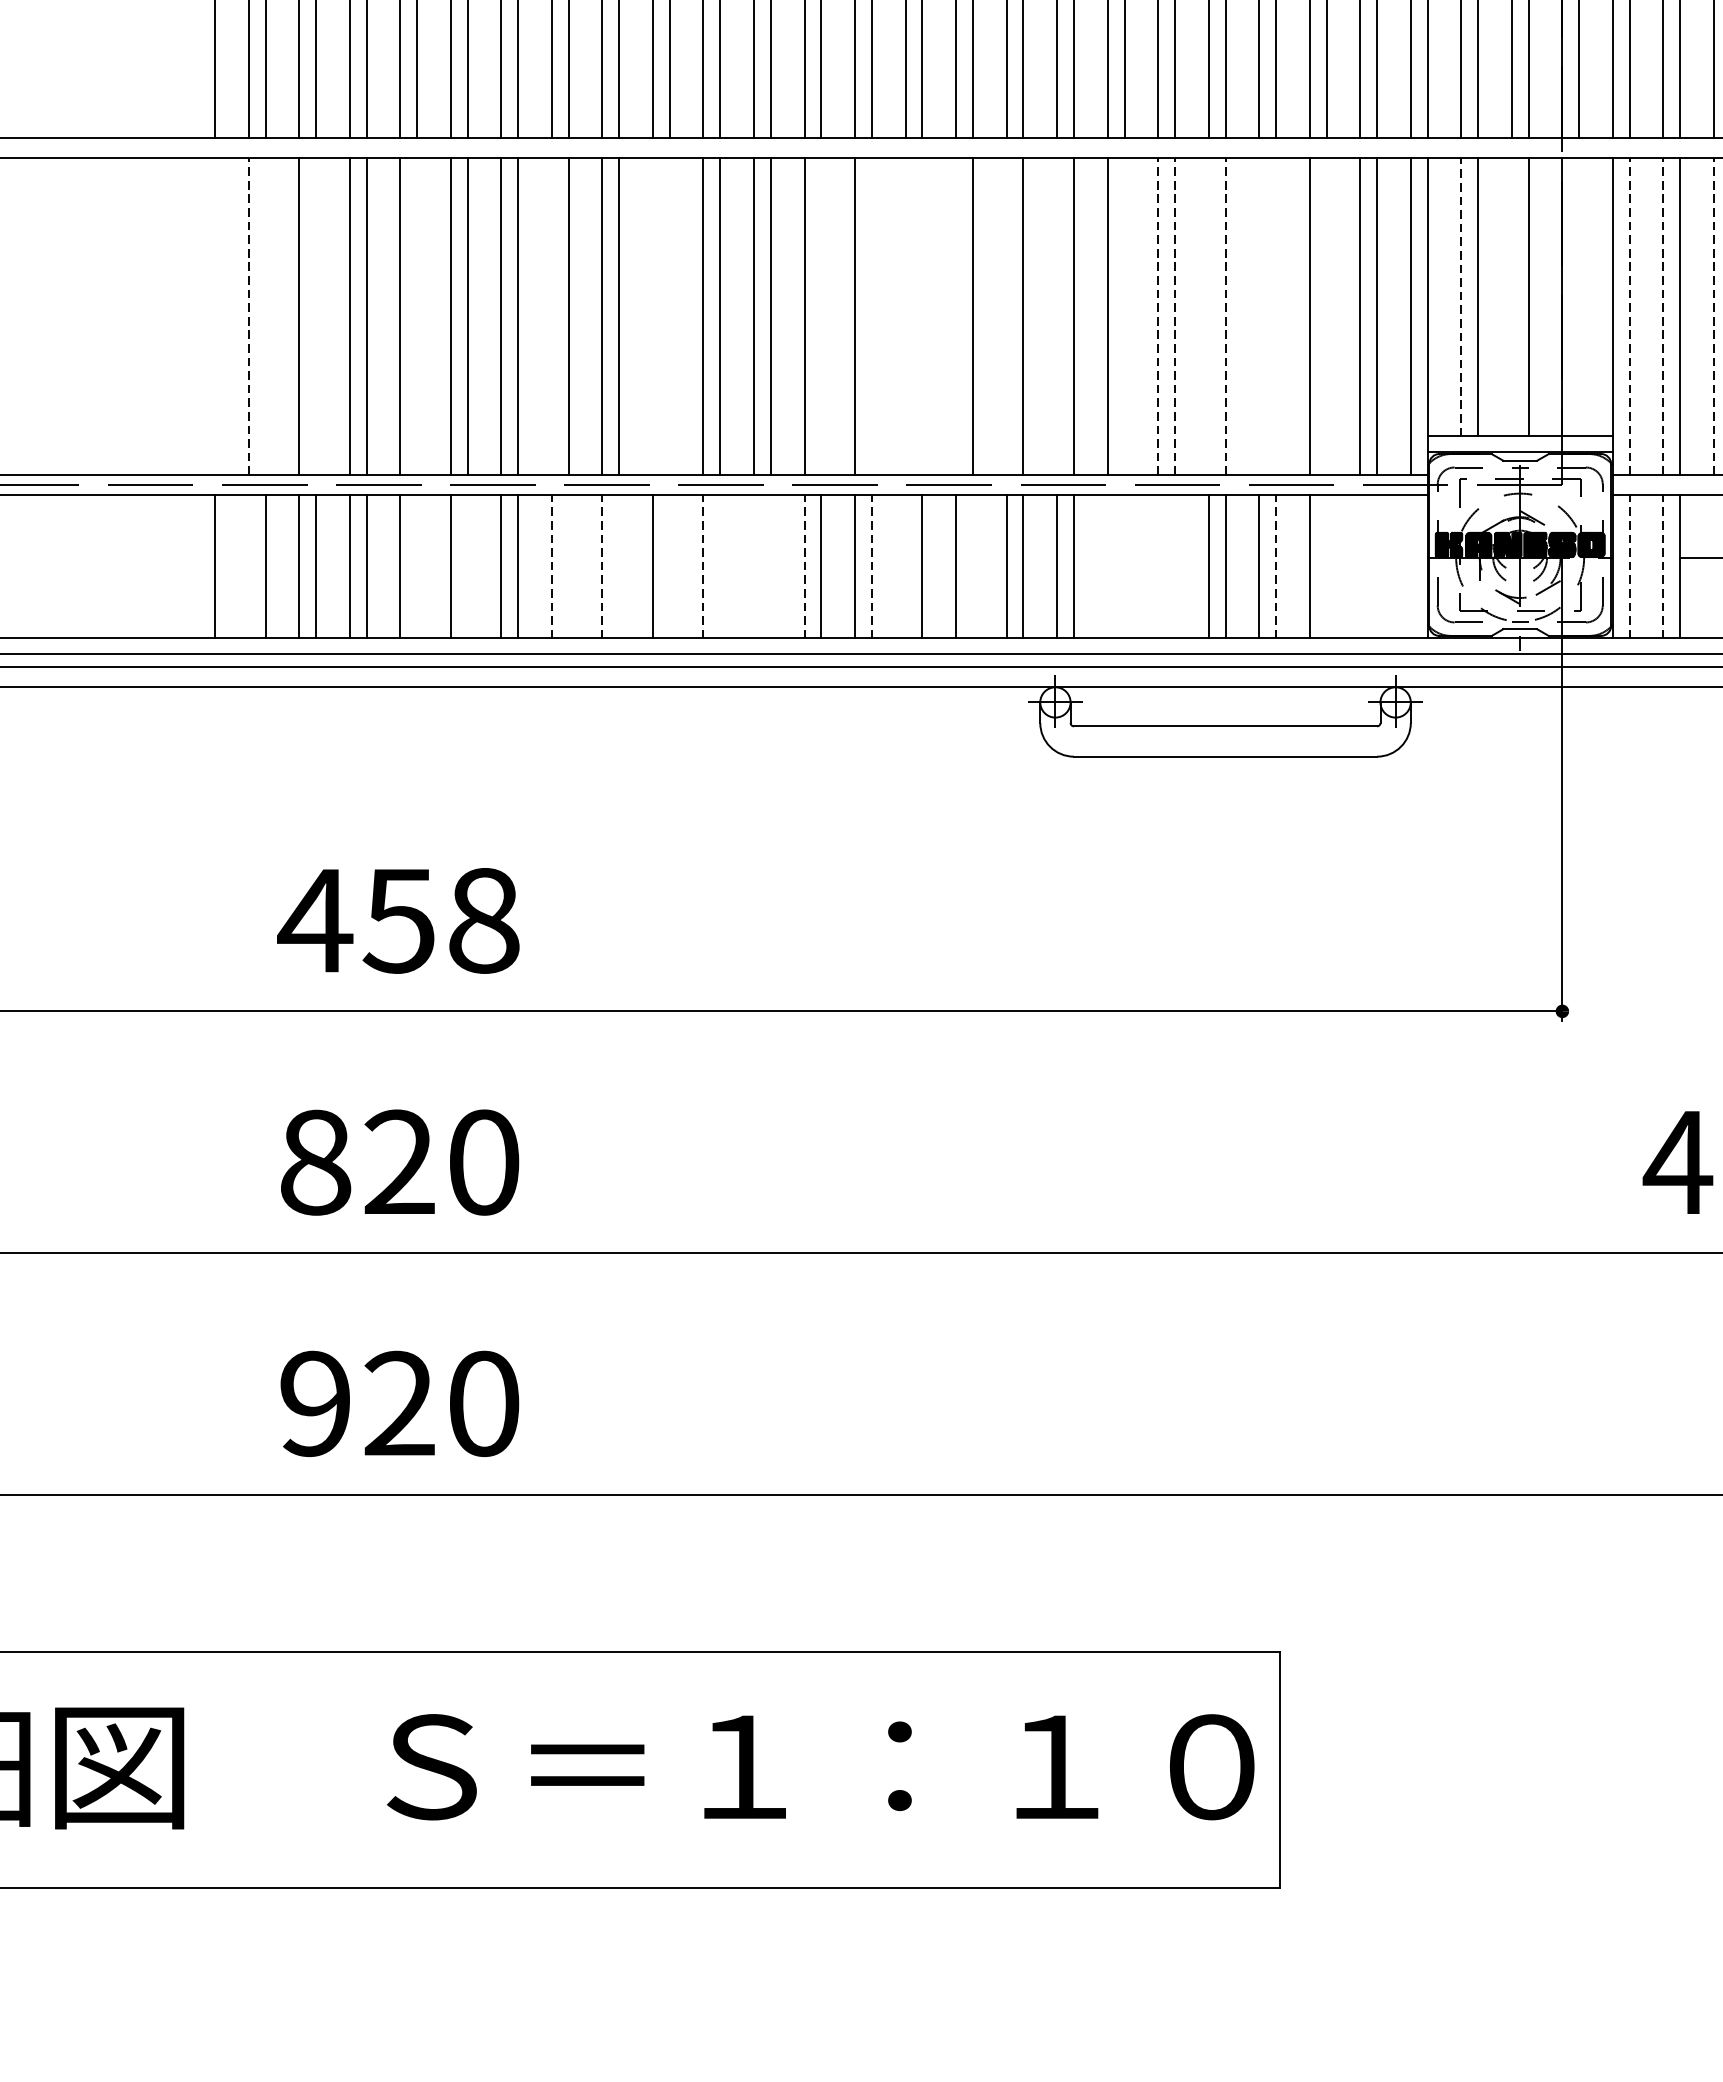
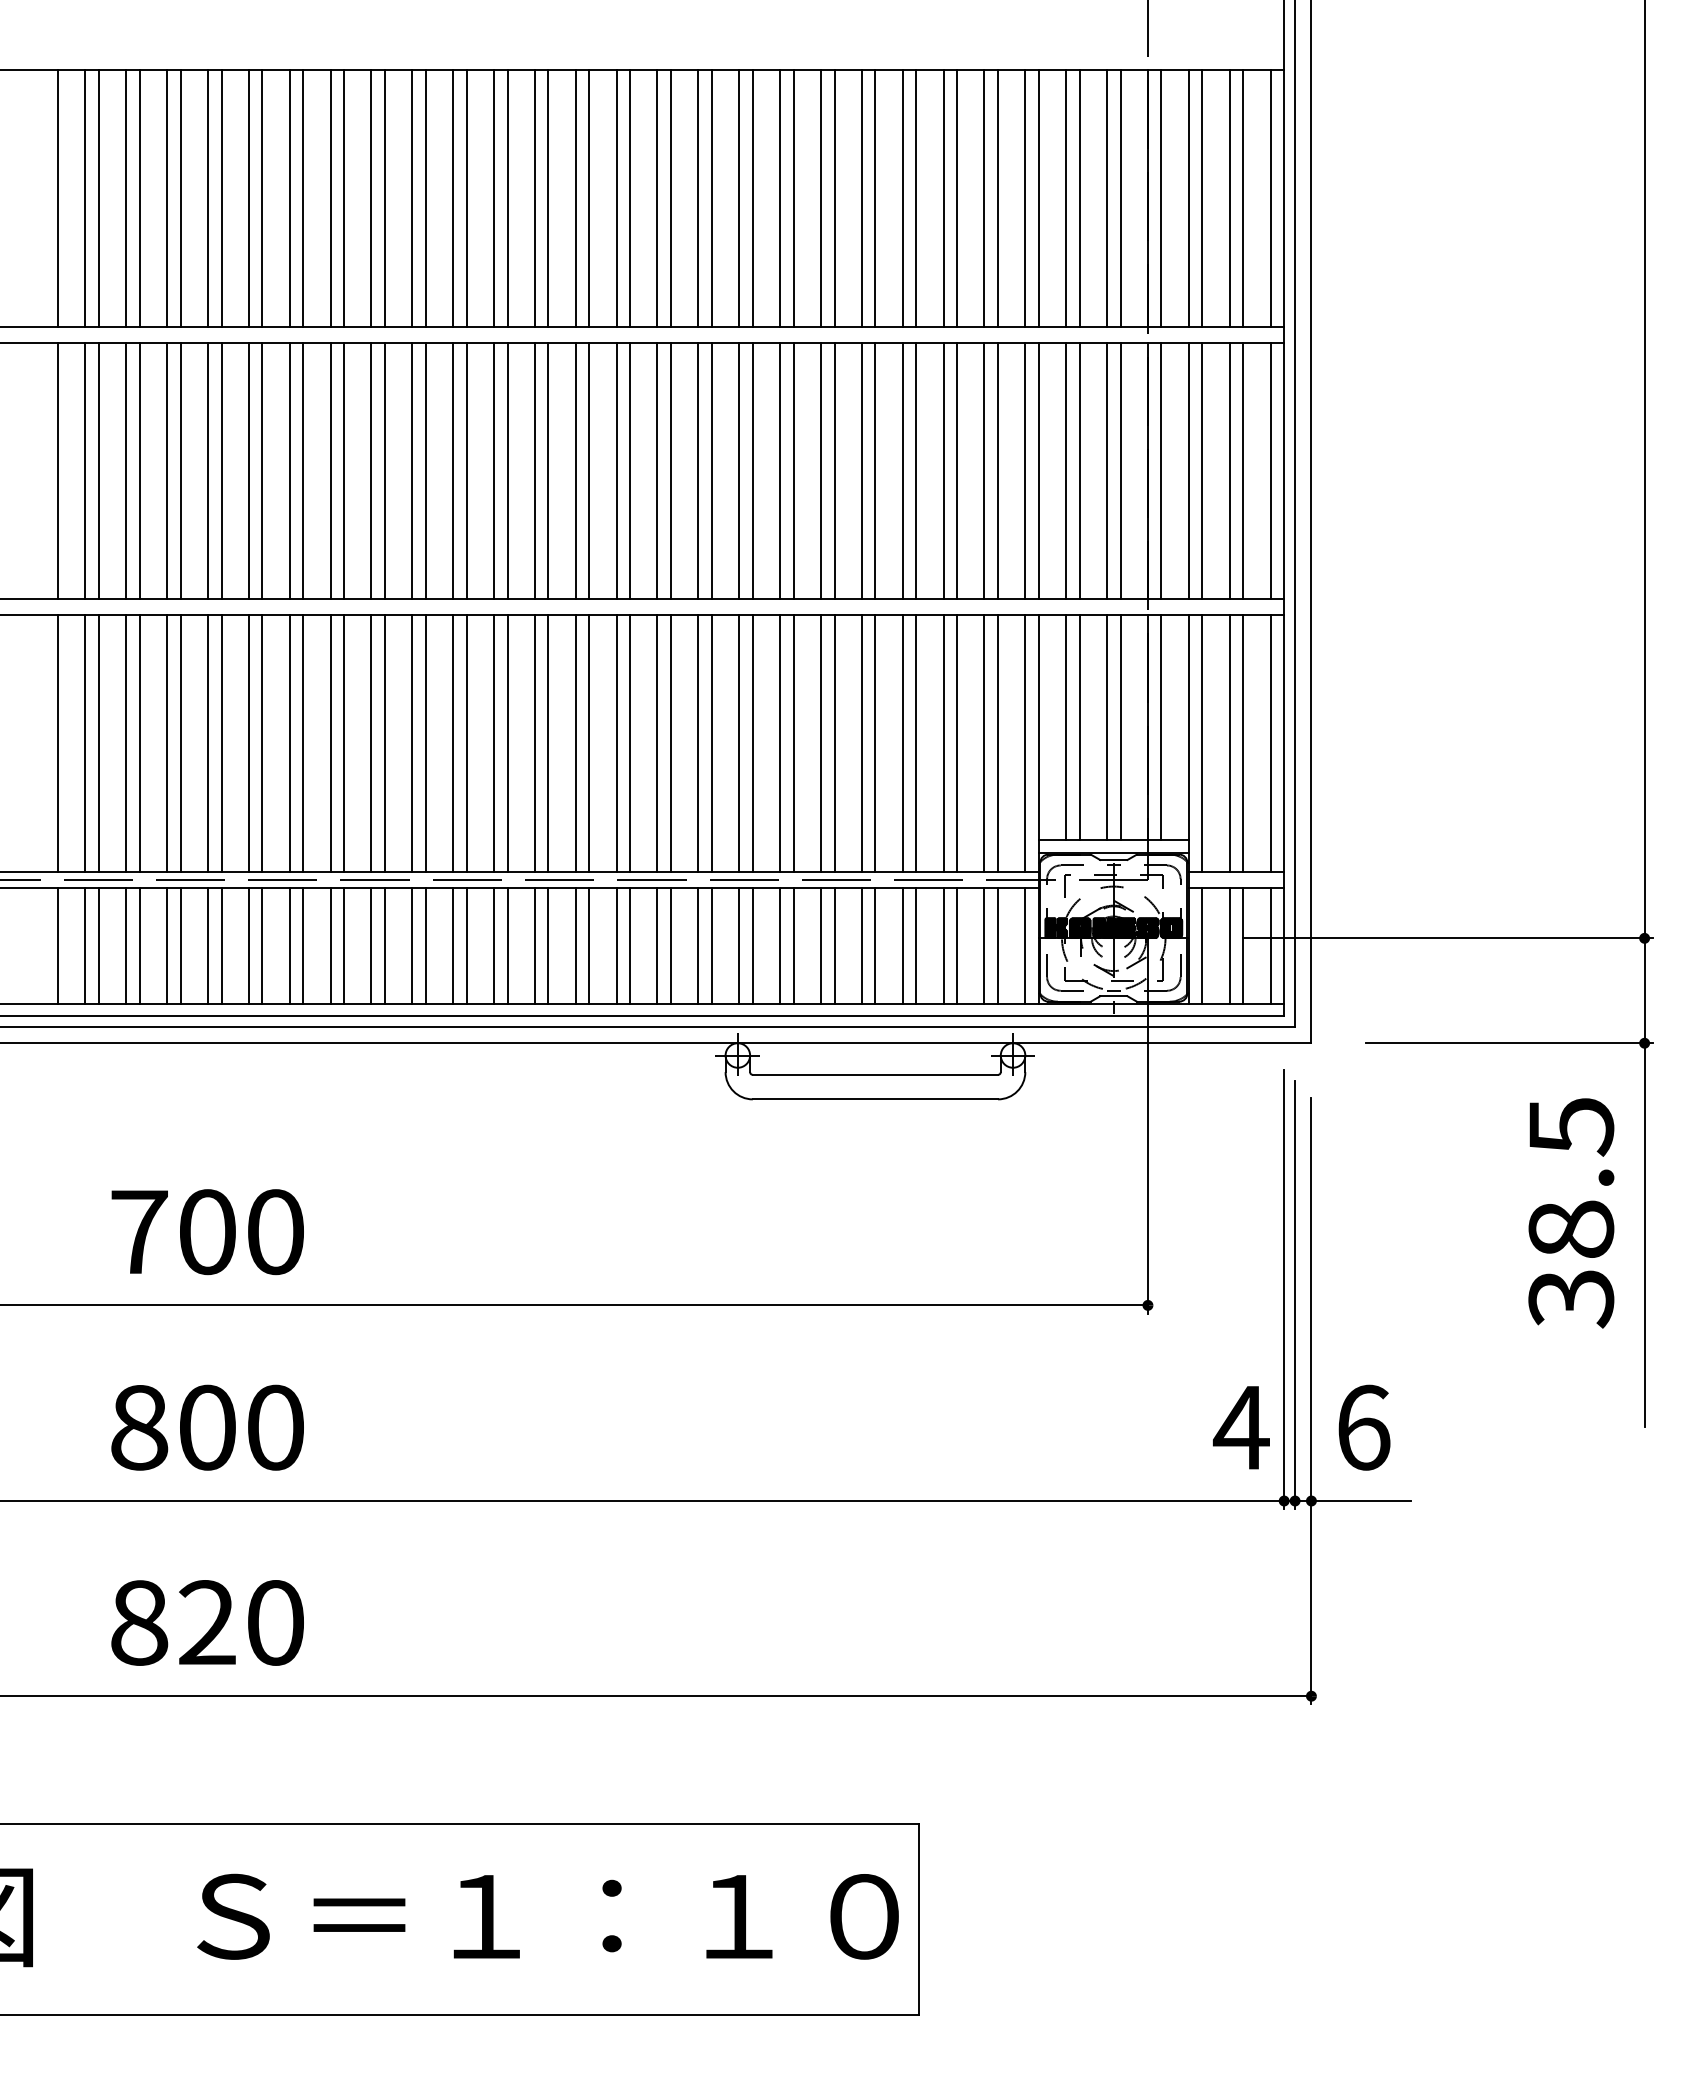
line: (1461, 296) -> (1066, 727), dashed -> solid
line: (1512, 296) -> (1107, 727), added
line: (1579, 296) -> (1161, 727), added
line: (215, 316) -> (58, 743), added
line: (248, 316) -> (85, 743), dashed -> solid
line: (265, 316) -> (98, 743), added
line: (315, 316) -> (139, 743), added
line: (417, 316) -> (221, 743), added
line: (551, 316) -> (330, 743), added
line: (653, 316) -> (412, 743), added
line: (669, 316) -> (425, 743), added
line: (821, 316) -> (548, 743), added
line: (872, 316) -> (589, 743), added
line: (905, 316) -> (616, 743), added
line: (922, 316) -> (630, 743), added
line: (956, 316) -> (657, 743), added
line: (1006, 316) -> (698, 743), added
line: (1057, 316) -> (739, 743), added
line: (1124, 316) -> (793, 743), added
line: (1157, 316) -> (820, 743), dashed -> solid
line: (1174, 316) -> (834, 743), dashed -> solid
line: (1208, 316) -> (861, 743), added
line: (1225, 316) -> (875, 743), dashed -> solid
line: (1258, 316) -> (902, 743), added
line: (1276, 316) -> (916, 743), added
line: (1326, 316) -> (957, 743), added
line: (1629, 316) -> (1202, 743), dashed -> solid
line: (1663, 316) -> (1229, 743), dashed -> solid
line: (1713, 316) -> (1270, 743), dashed -> solid
line: (248, 566) -> (85, 945), added
line: (417, 566) -> (221, 945), added
line: (467, 566) -> (262, 945), added
line: (551, 566) -> (330, 945), dashed -> solid
line: (569, 566) -> (344, 945), added
line: (602, 566) -> (371, 945), dashed -> solid
line: (618, 566) -> (384, 945), added
line: (669, 566) -> (425, 945), added
line: (703, 566) -> (453, 945), dashed -> solid
line: (719, 566) -> (466, 945), added
line: (753, 566) -> (493, 945), added
line: (770, 566) -> (507, 945), added
line: (804, 566) -> (534, 945), dashed -> solid
line: (872, 566) -> (589, 945), dashed -> solid
line: (905, 566) -> (616, 945), added
line: (973, 566) -> (671, 945), added
line: (1108, 566) -> (780, 945), added
line: (1124, 566) -> (793, 945), added
line: (1157, 566) -> (820, 945), added
line: (1174, 566) -> (834, 945), added
line: (1276, 566) -> (916, 945), dashed -> solid
line: (1326, 566) -> (957, 945), added
line: (1360, 566) -> (984, 945), added
line: (1377, 566) -> (998, 945), added
line: (1411, 566) -> (1025, 945), added
line: (1629, 566) -> (1202, 945), dashed -> solid
line: (1663, 566) -> (1229, 945), dashed -> solid
line: (1713, 566) -> (1270, 945), added
text: (398, 921) -> (206, 1232), 458 -> 700
text: (399, 1162) -> (207, 1427), 820 -> 800
text: (315, 1403) -> (139, 1622), 920 -> 820

